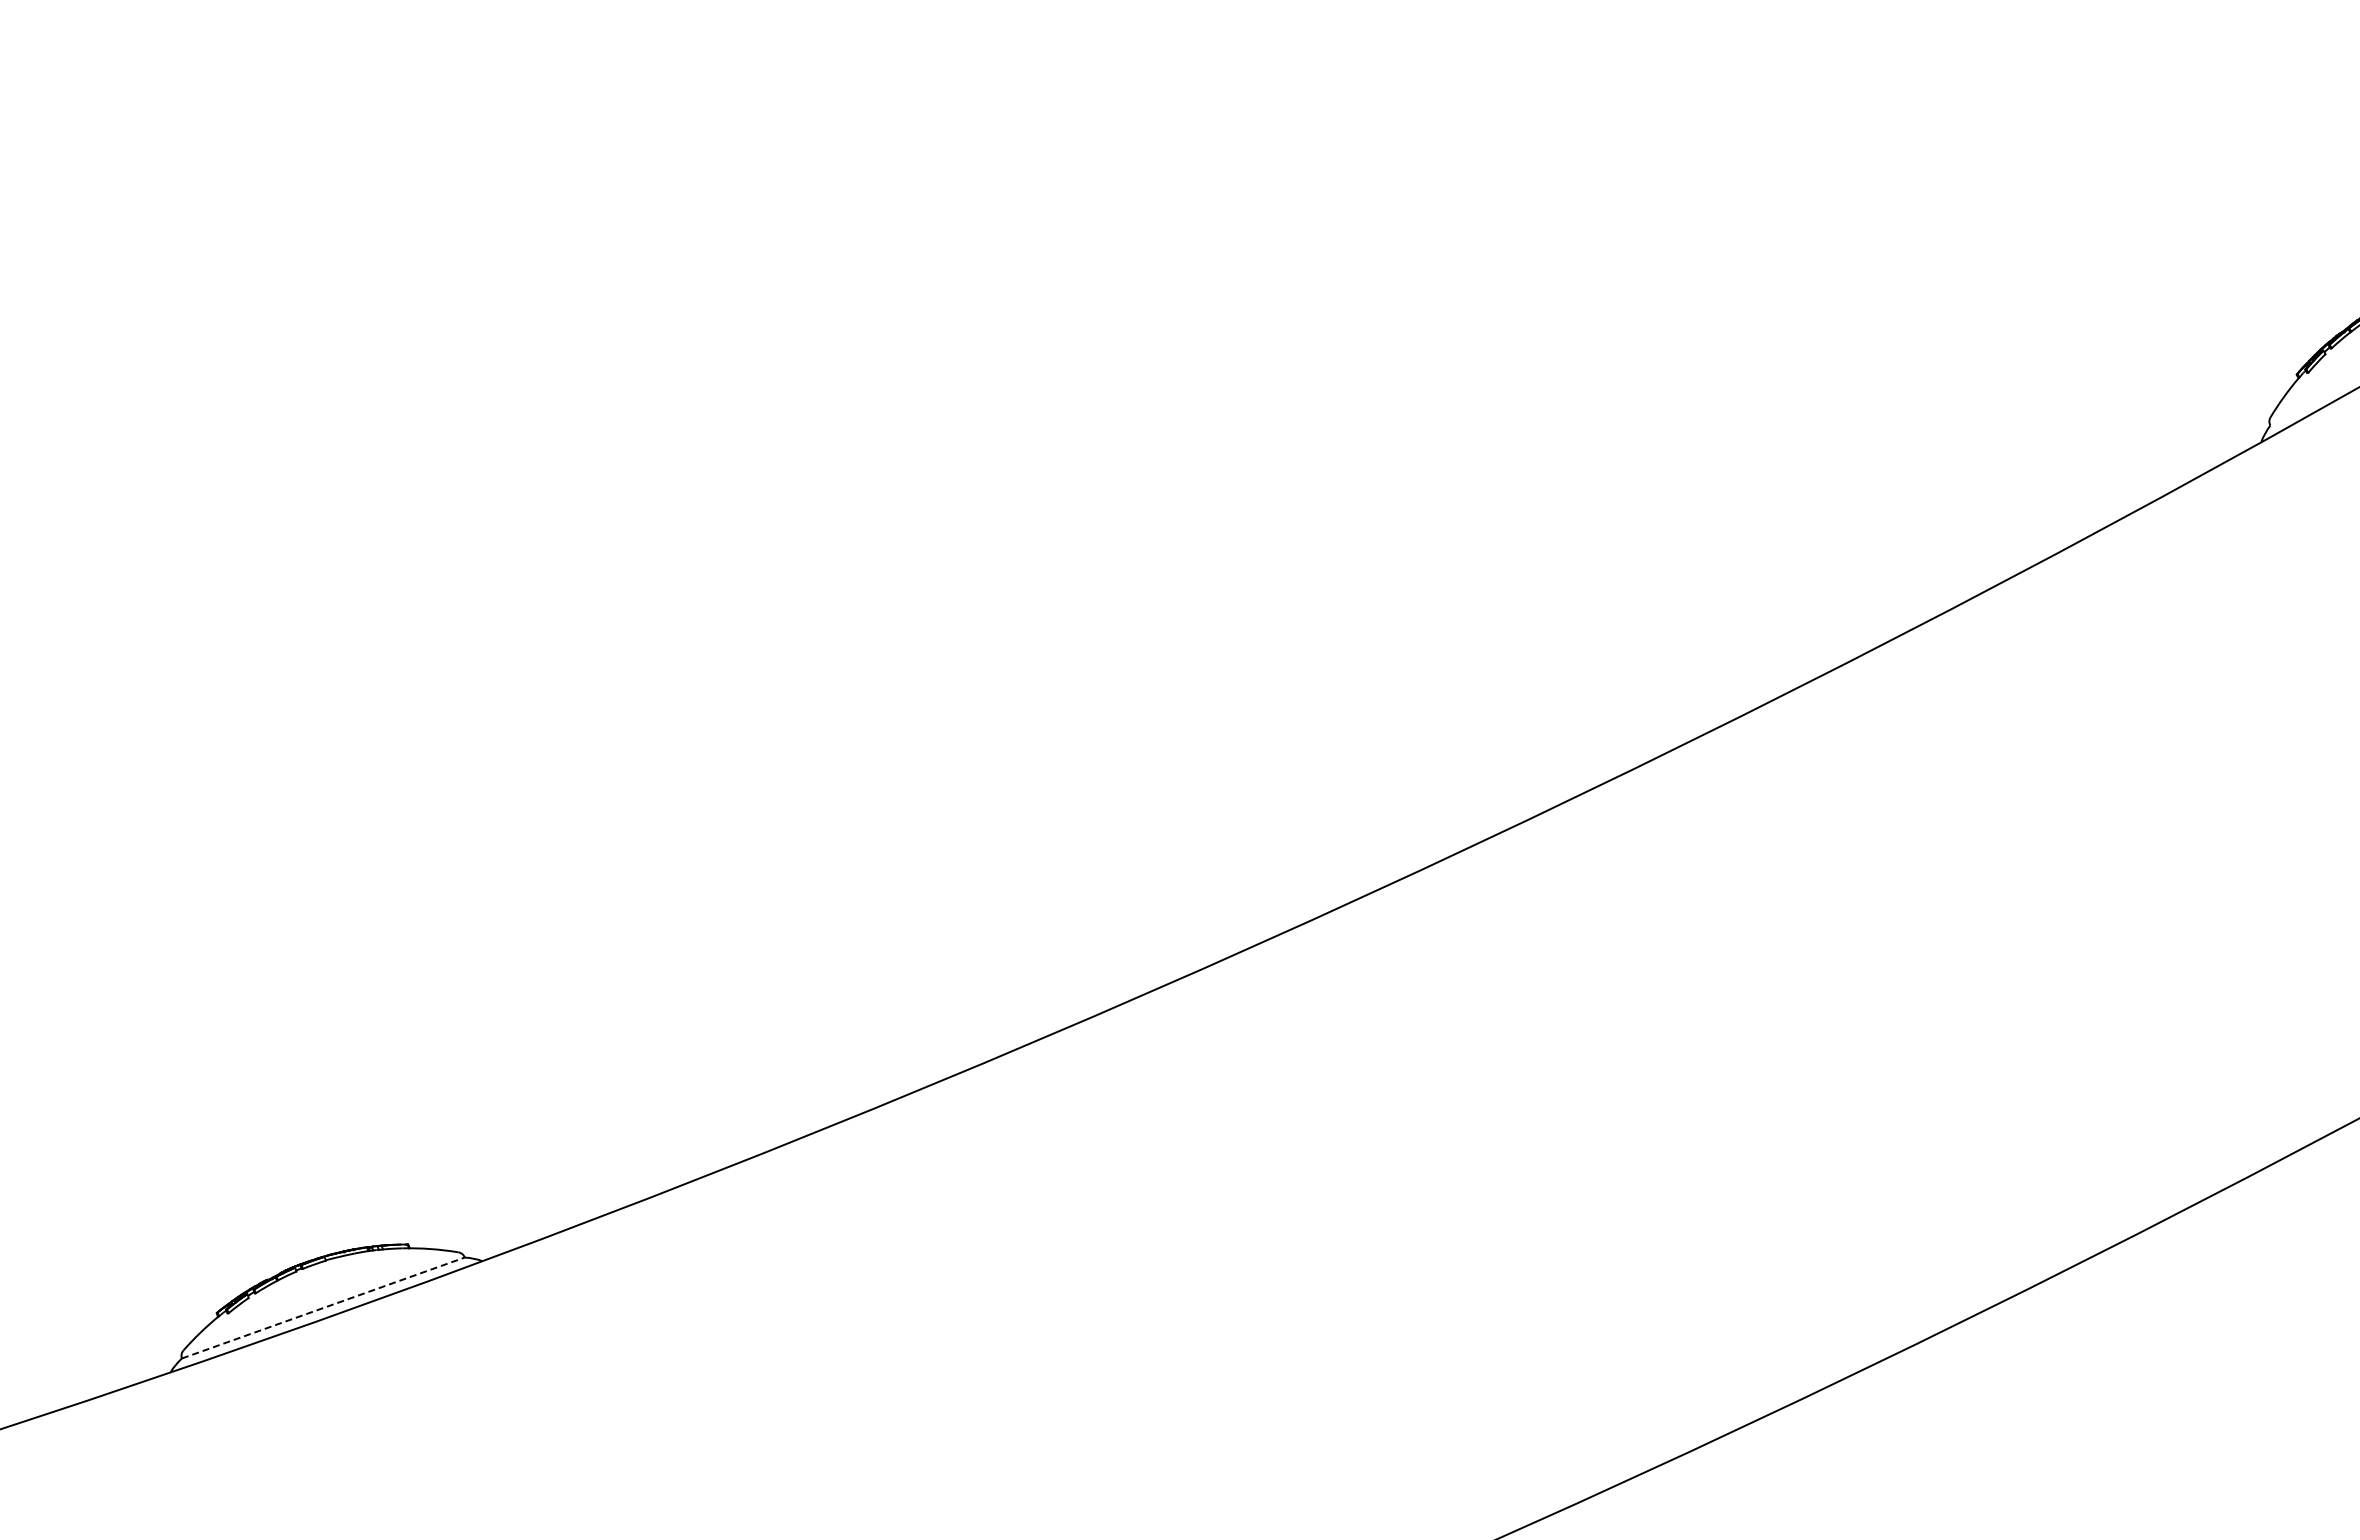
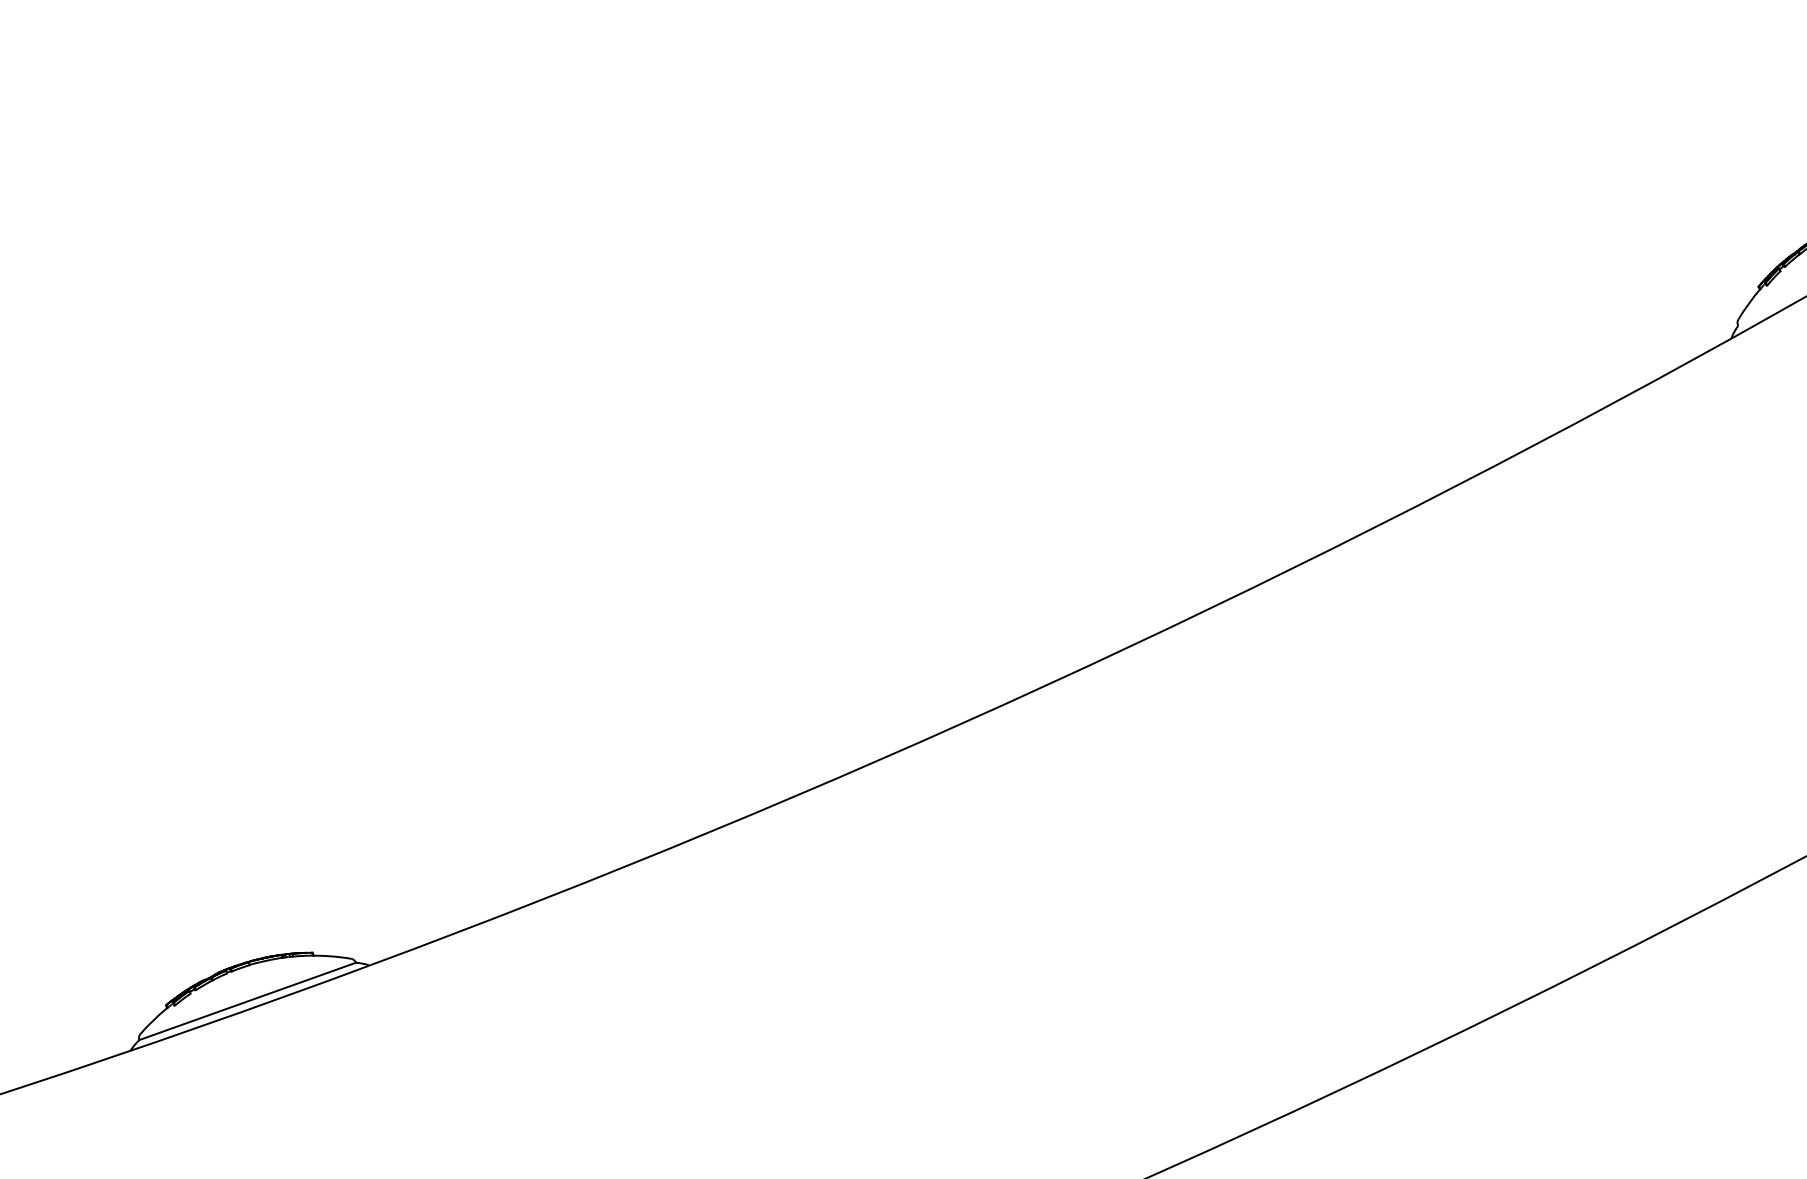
line: (323, 1307) -> (247, 1001), dashed -> solid

